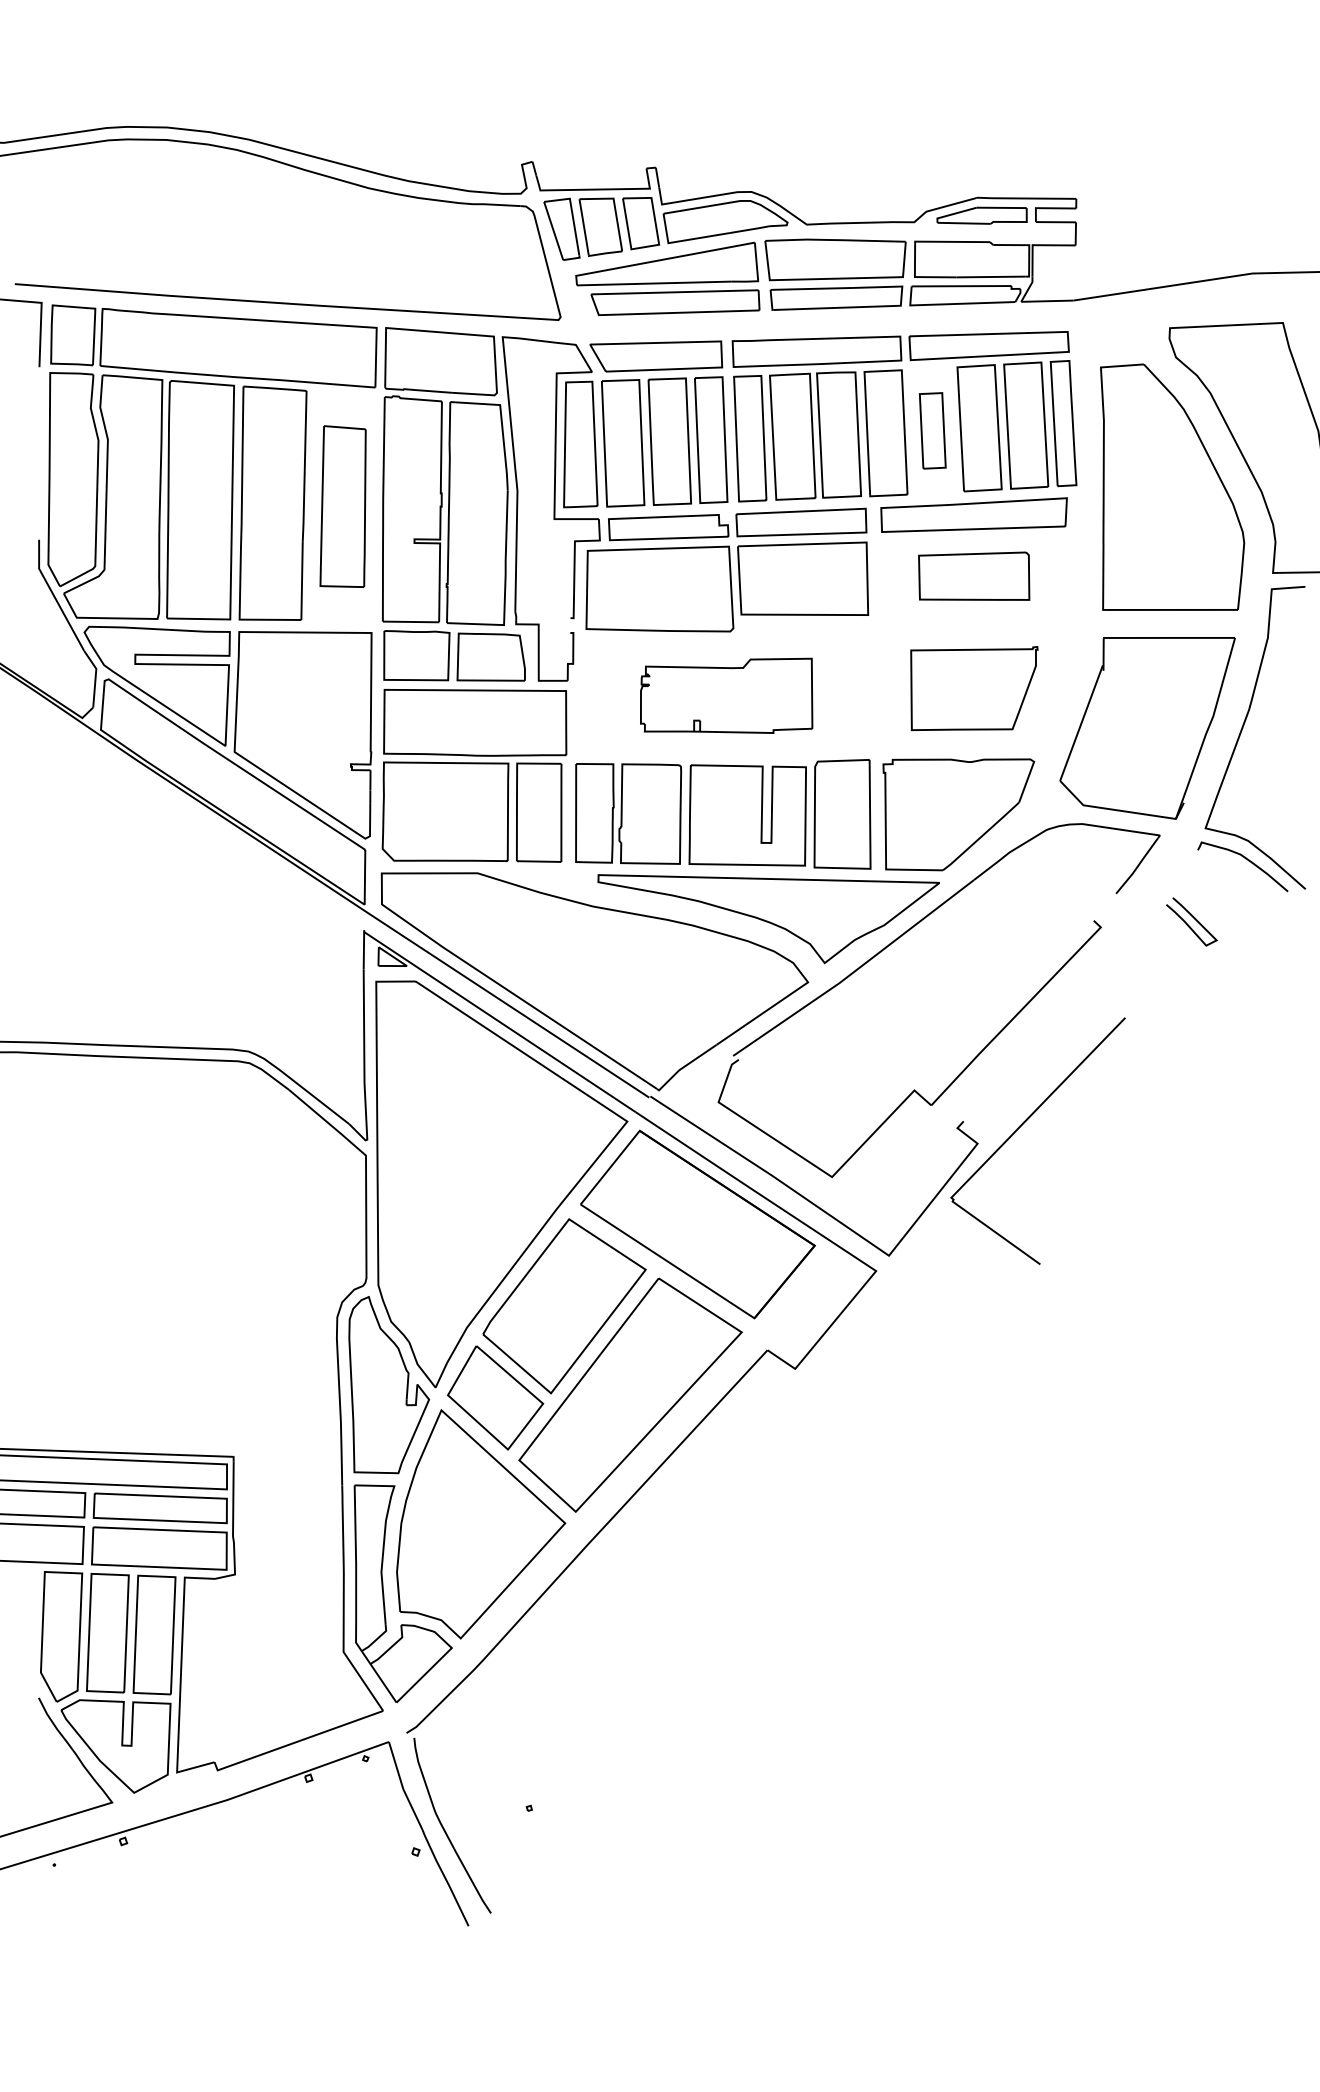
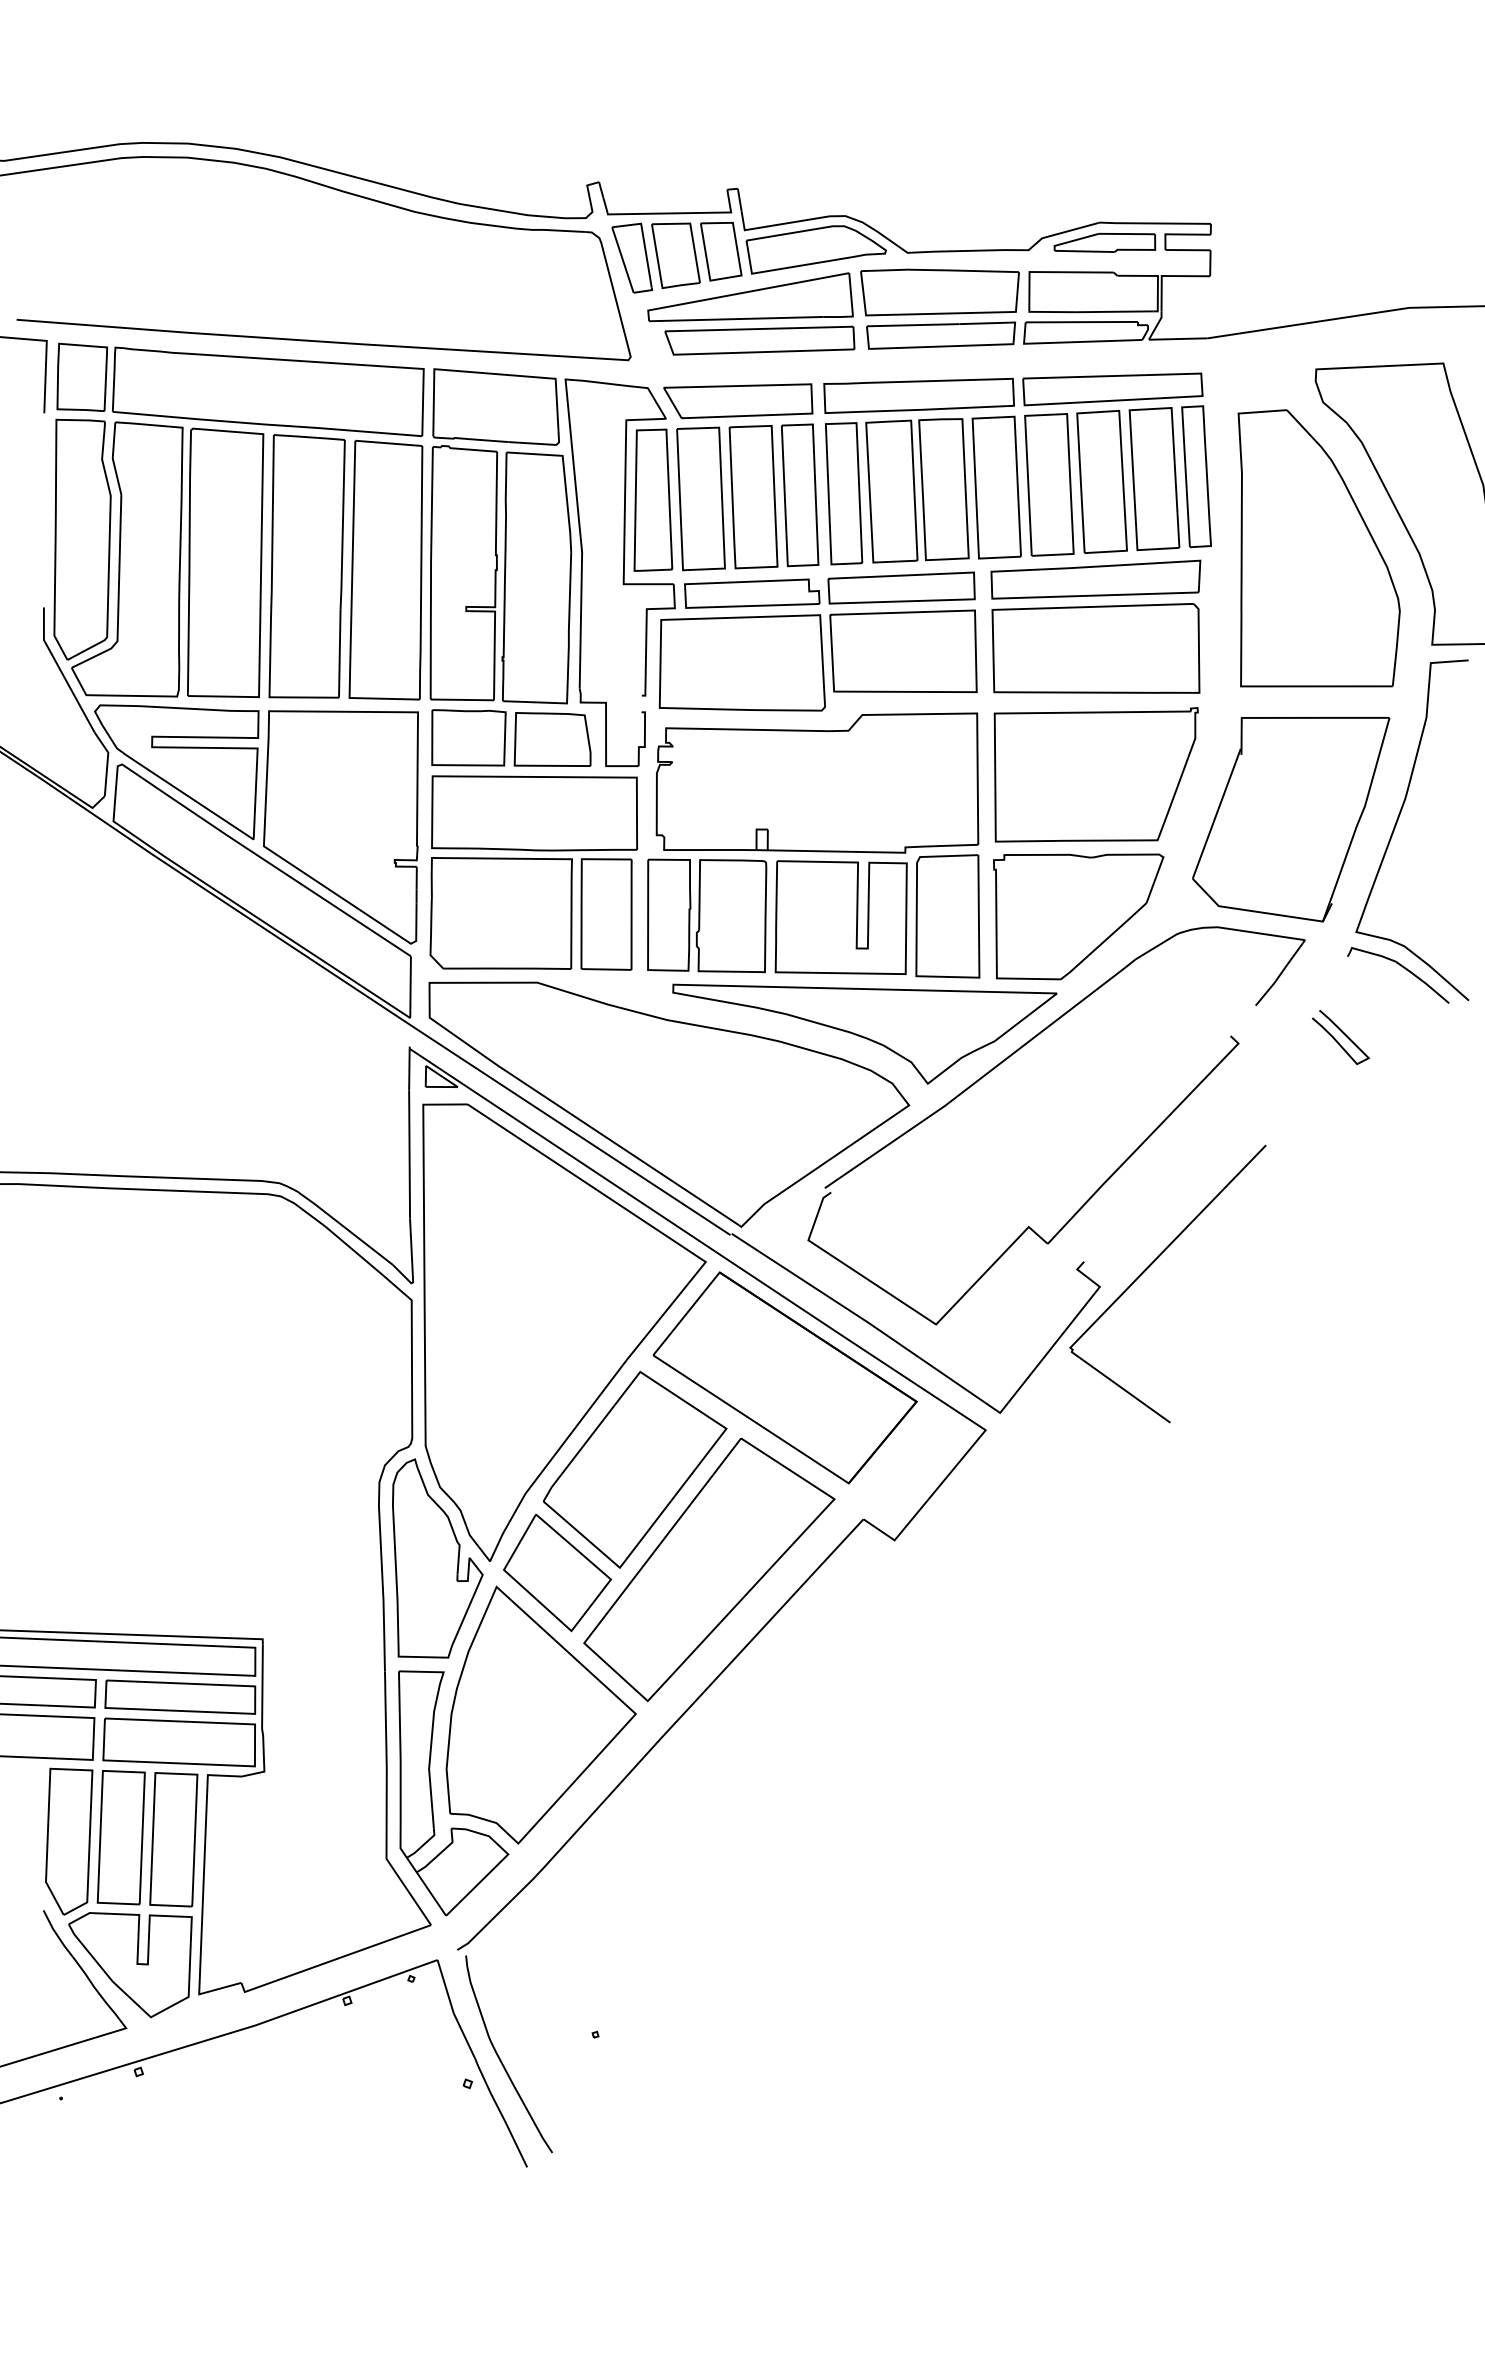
part: (932, 430) -> (1049, 484), size x1.67
part: (342, 506) -> (385, 569), size x1.43
part: (973, 576) -> (1095, 648), size x1.67
part: (973, 688) -> (1095, 774), size x1.43
part: (726, 695) -> (817, 782), size x1.67

